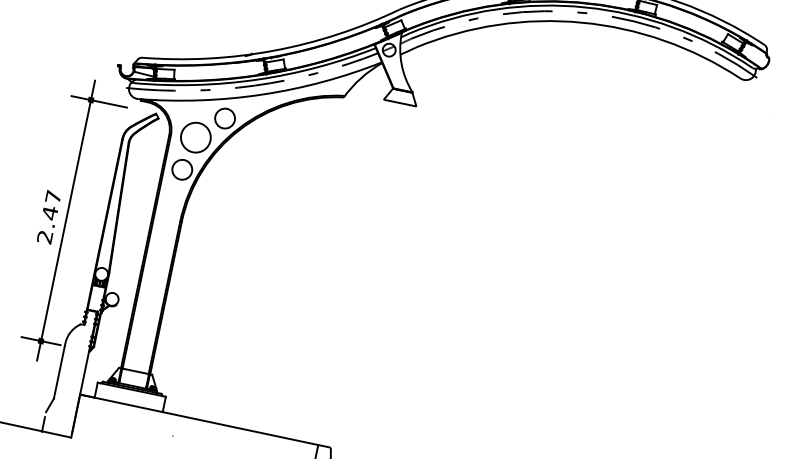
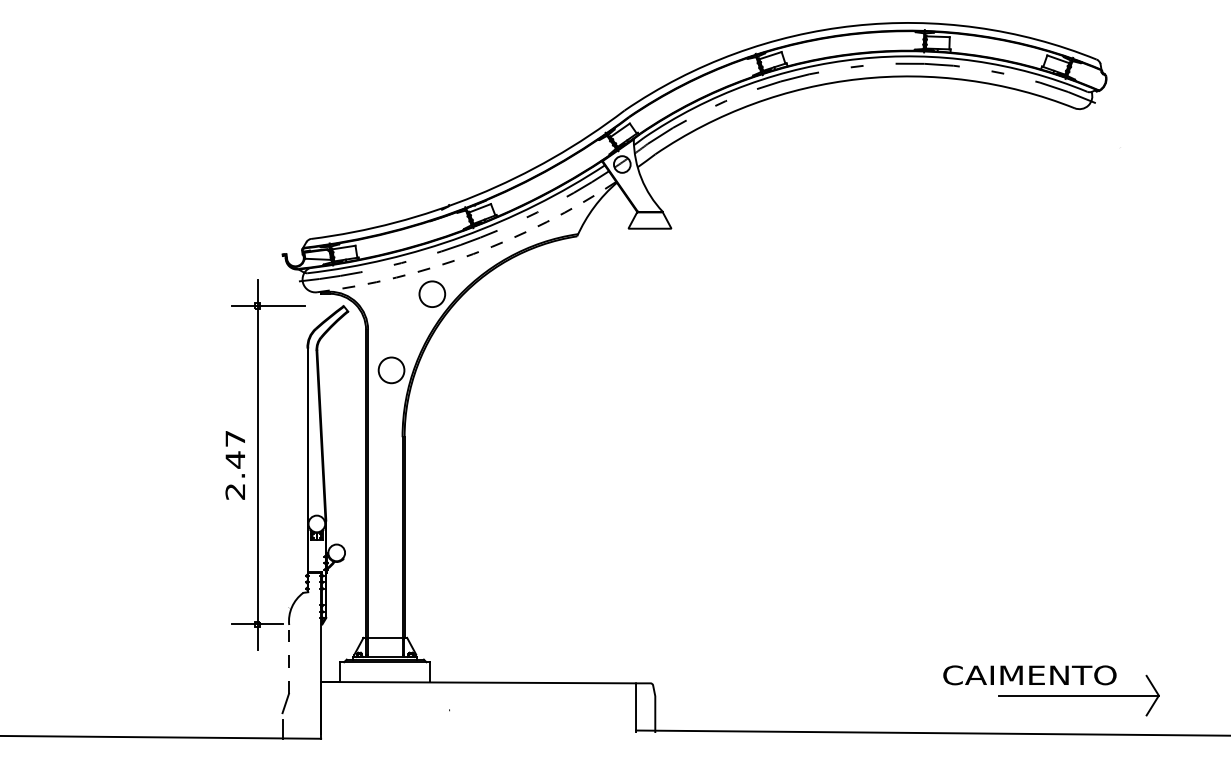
arc: (262, 94) -> (473, 254), solid -> dashed
circle: (196, 137) -> (400, 325), removed
line: (58, 372) -> (288, 659), solid -> dashed

